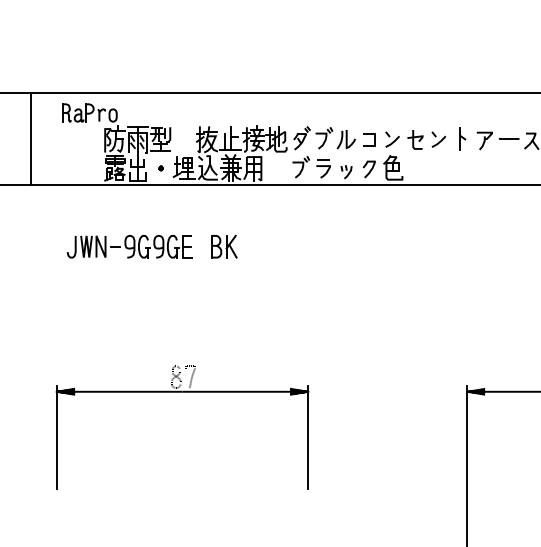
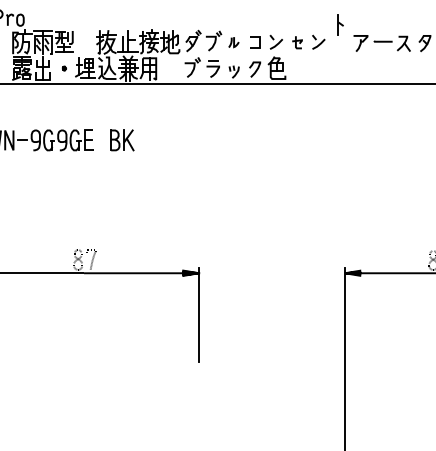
part: (462, 138) -> (340, 24), moved
part: (345, 139) -> (233, 42), size x0.6
part: (415, 139) -> (297, 42), size x0.7

